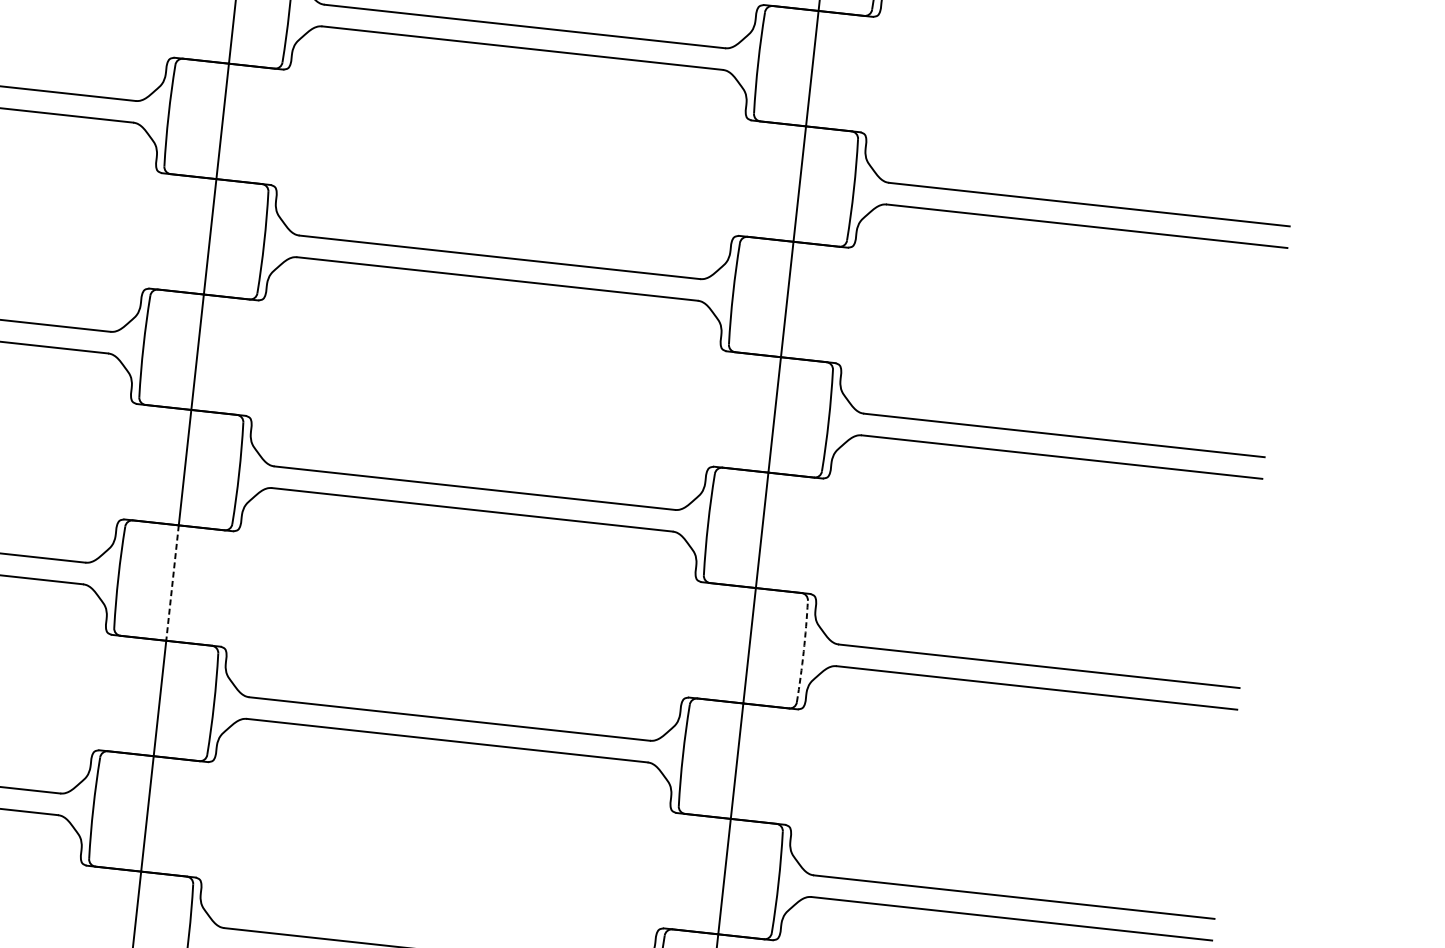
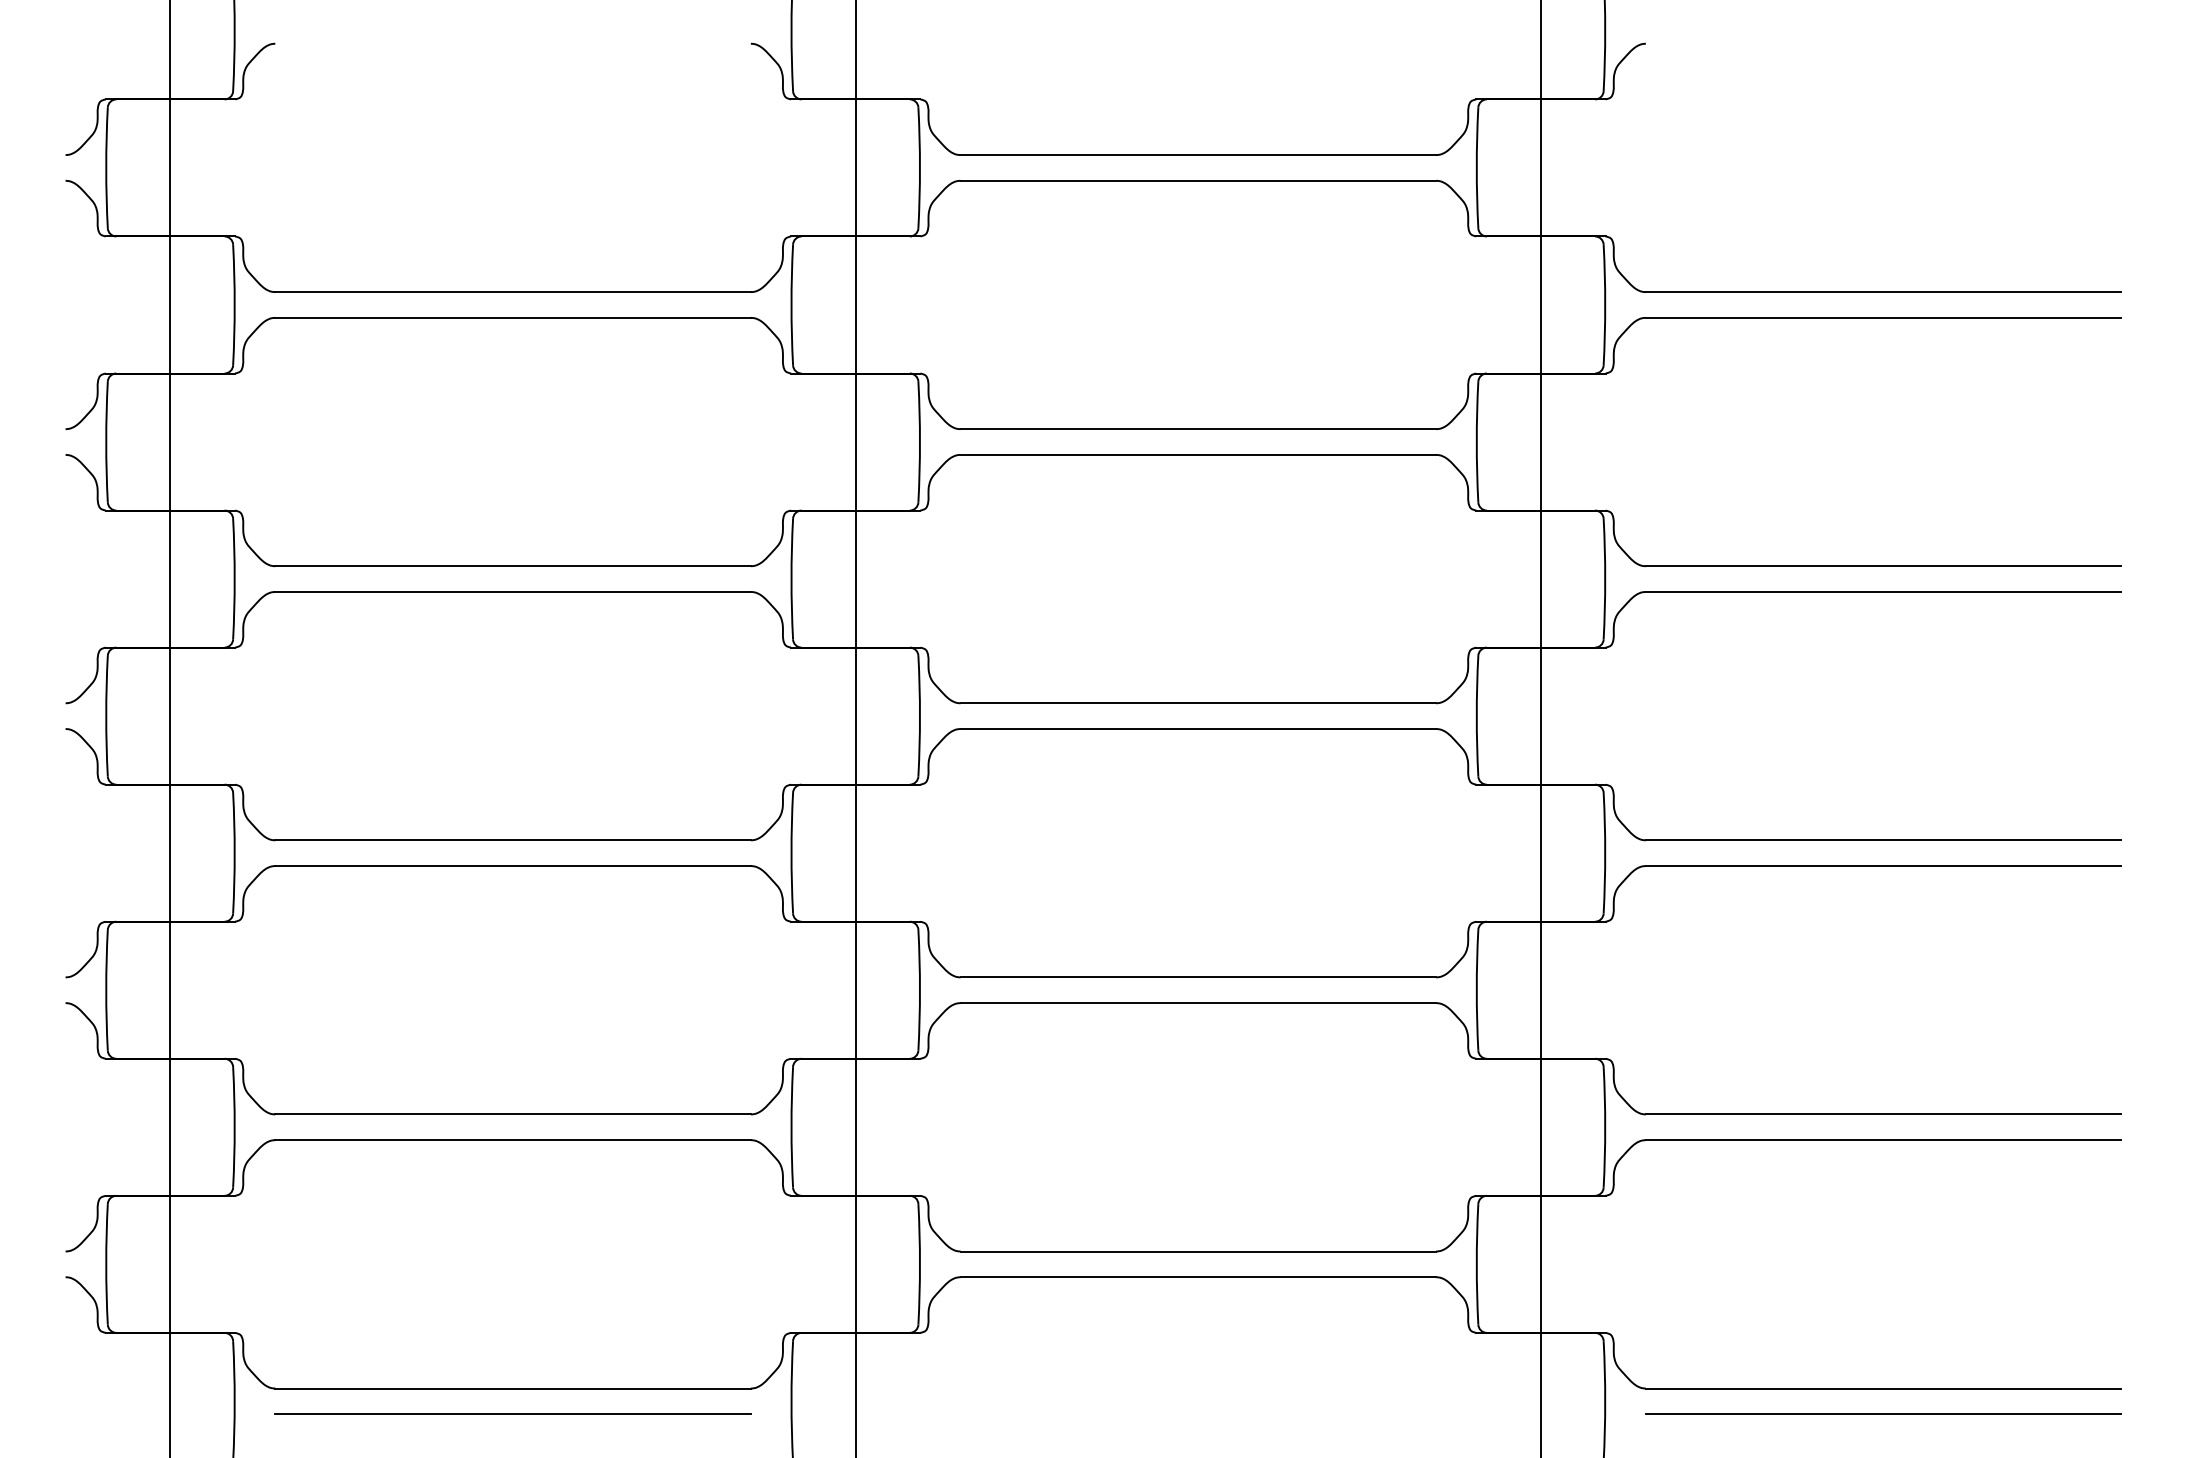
line: (172, 583) -> (855, 853), dashed -> solid
arc: (803, 651) -> (1605, 853), dashed -> solid

